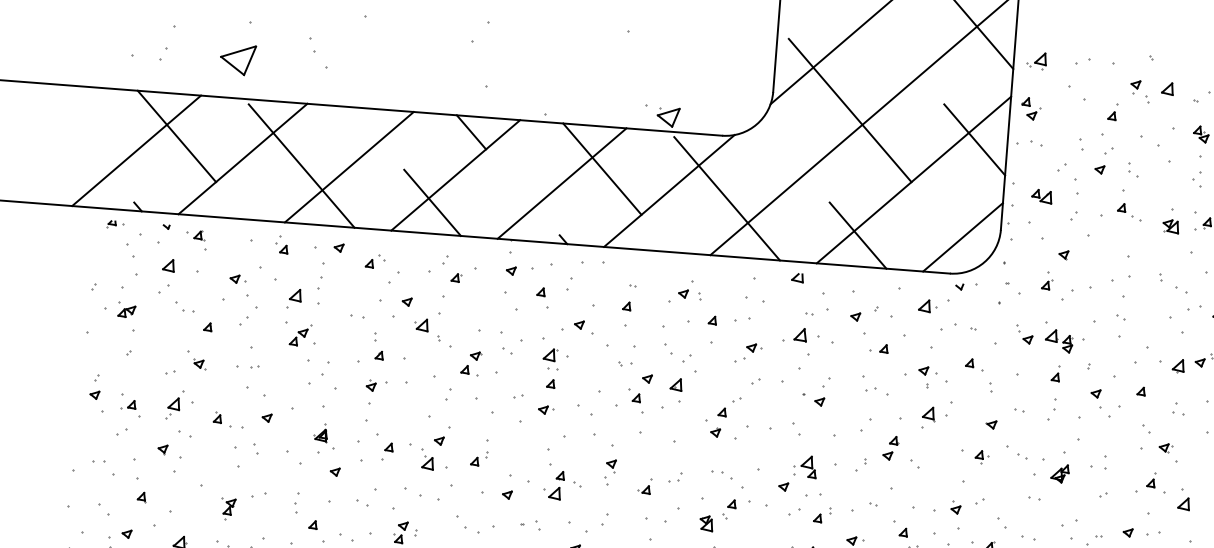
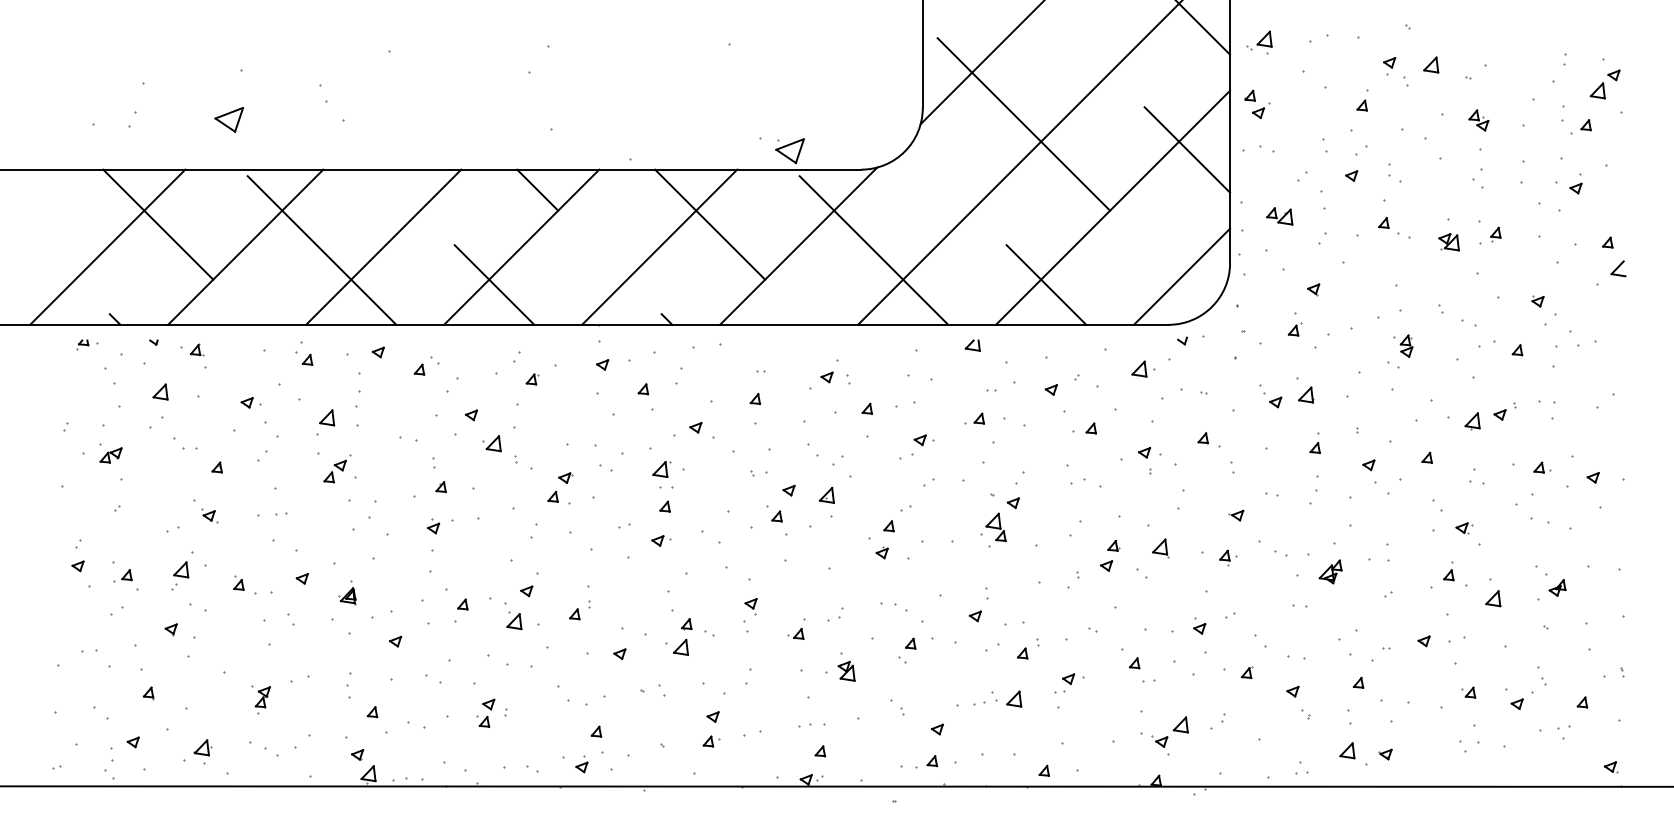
part: (237, 59) -> (228, 119), size x0.62
part: (794, 334) -> (974, 418), size x0.62
part: (1067, 343) -> (1406, 345), moved
part: (928, 414) -> (1160, 548), moved
part: (321, 432) -> (347, 592), moved
part: (808, 467) -> (995, 527), moved
part: (706, 522) -> (846, 670), moved

